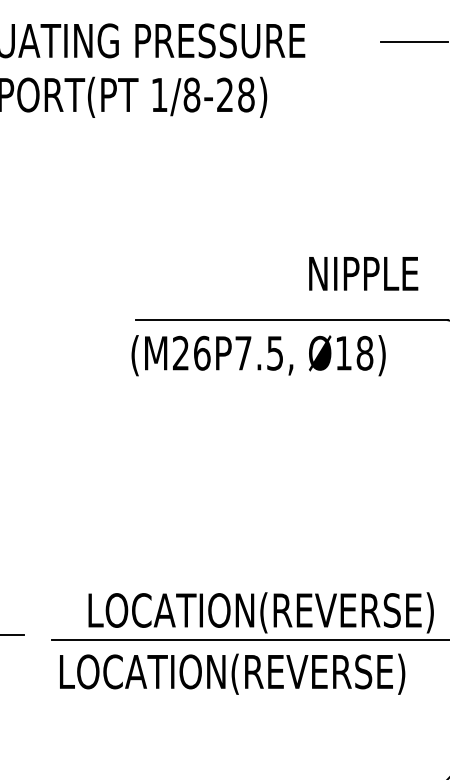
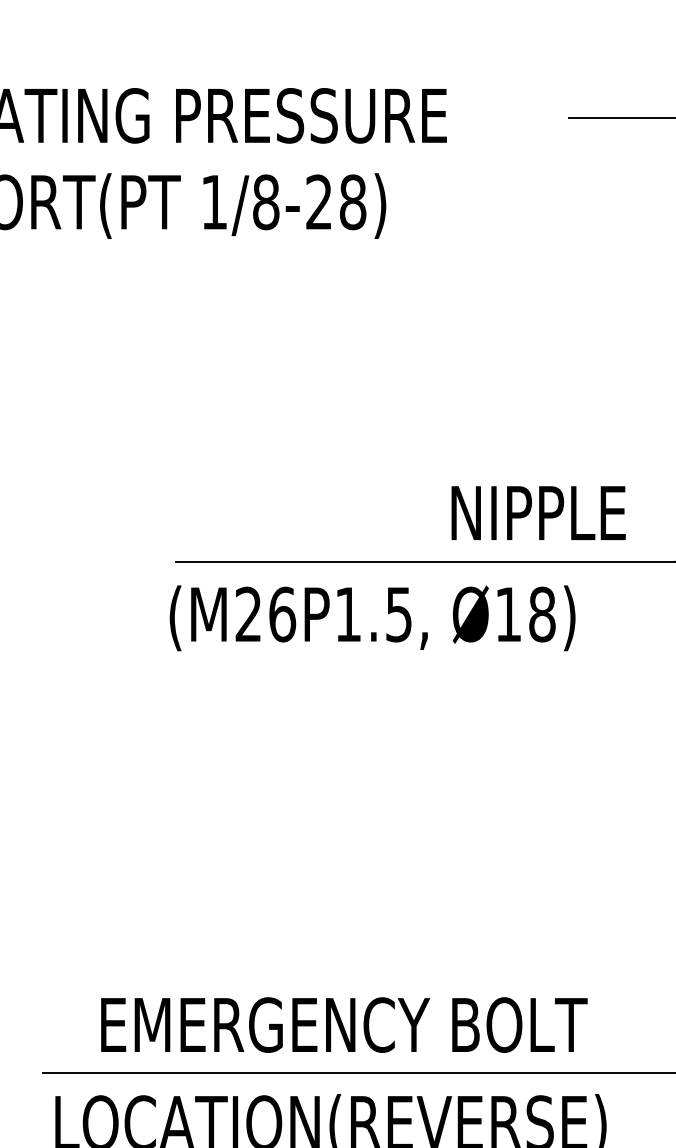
text: (363, 273) -> (538, 512), moved
text: (243, 353) -> (348, 614), (M26P7.5, -> (M26P1.5,
text: (262, 612) -> (378, 1028), LOCATION(REVERSE) -> EMERGENCY BOLT

